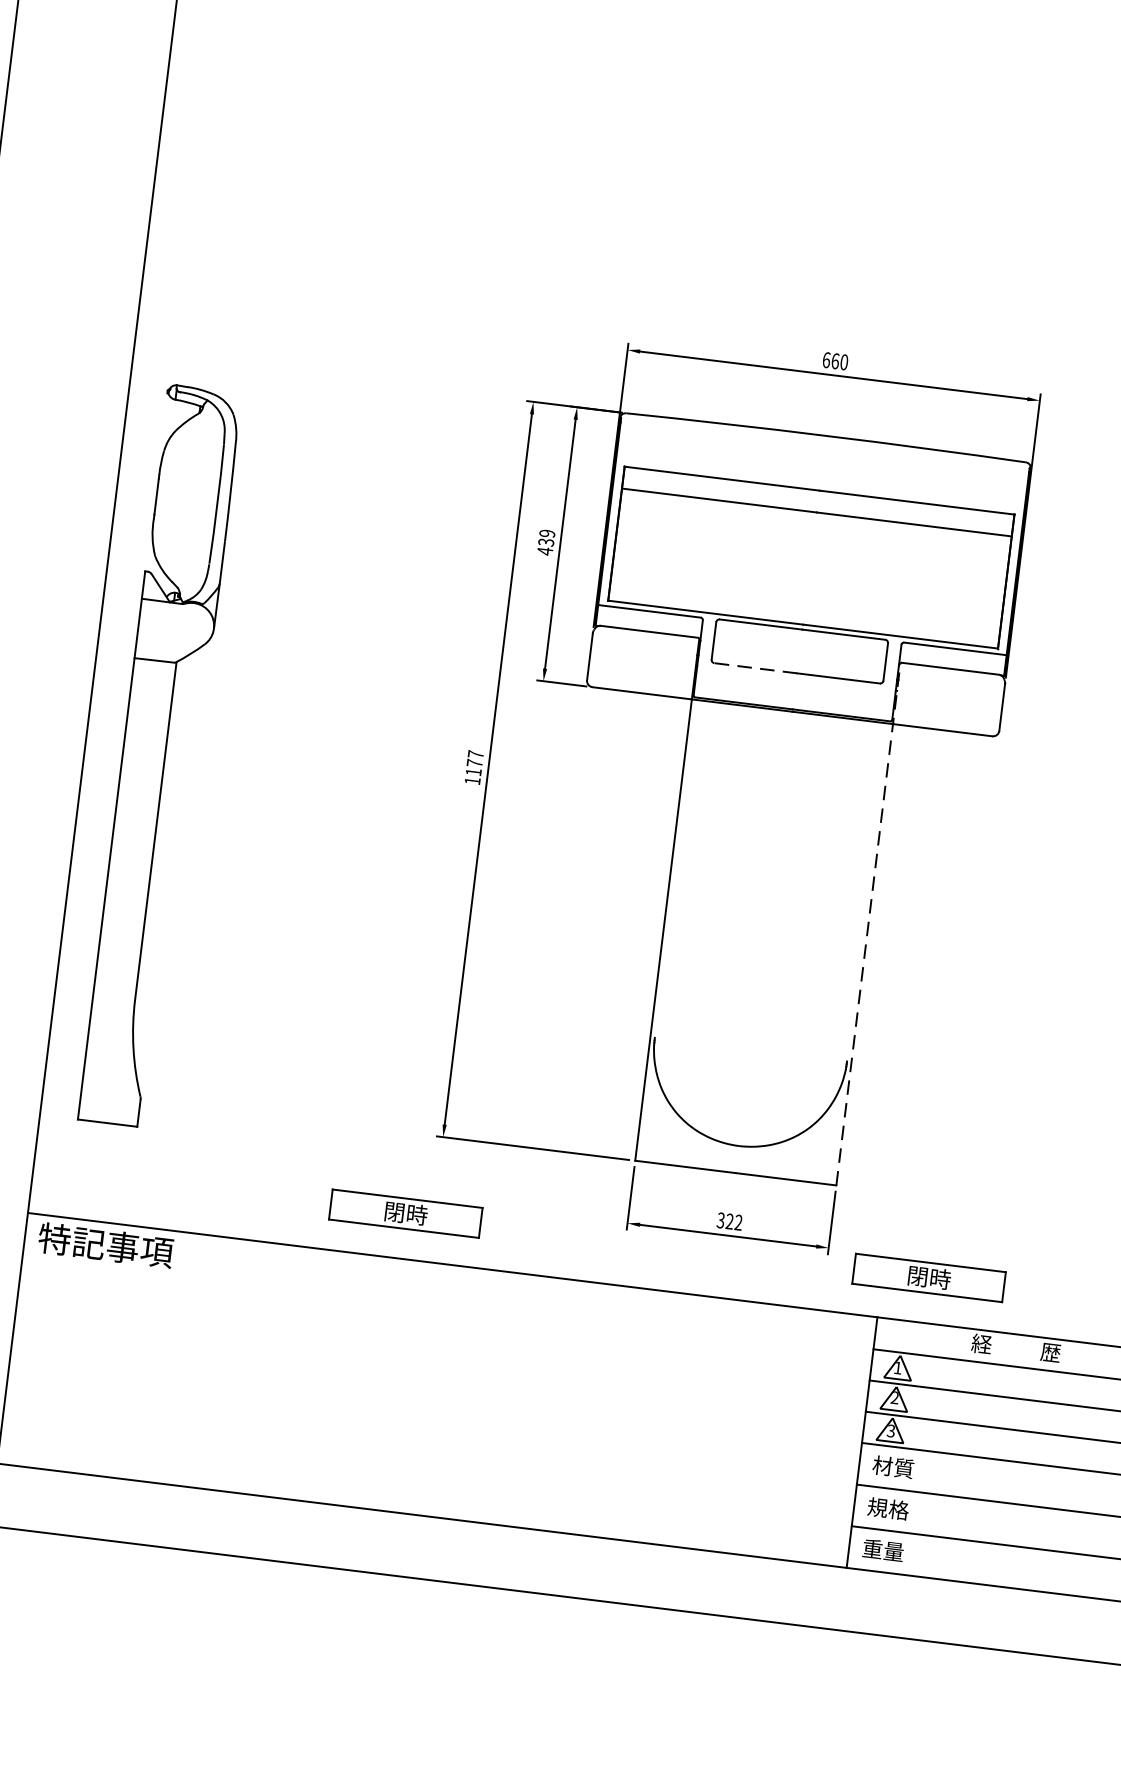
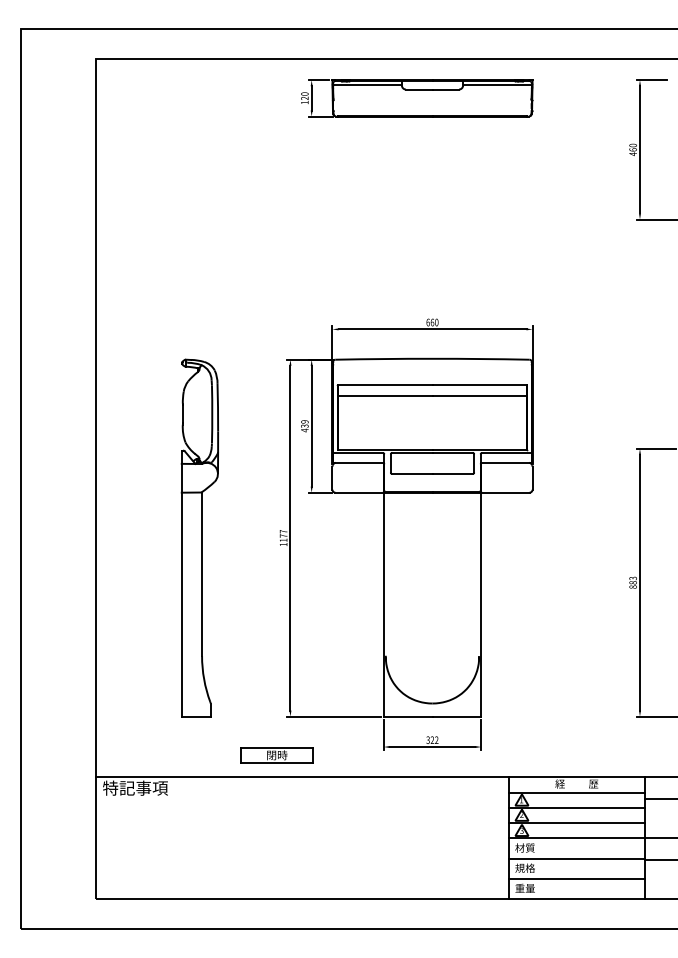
line: (753, 668) -> (411, 474), dashed -> solid
part: (159, 754) -> (199, 537), moved
line: (868, 925) -> (481, 590), dashed -> solid
part: (927, 1277) -> (530, 755), removed

